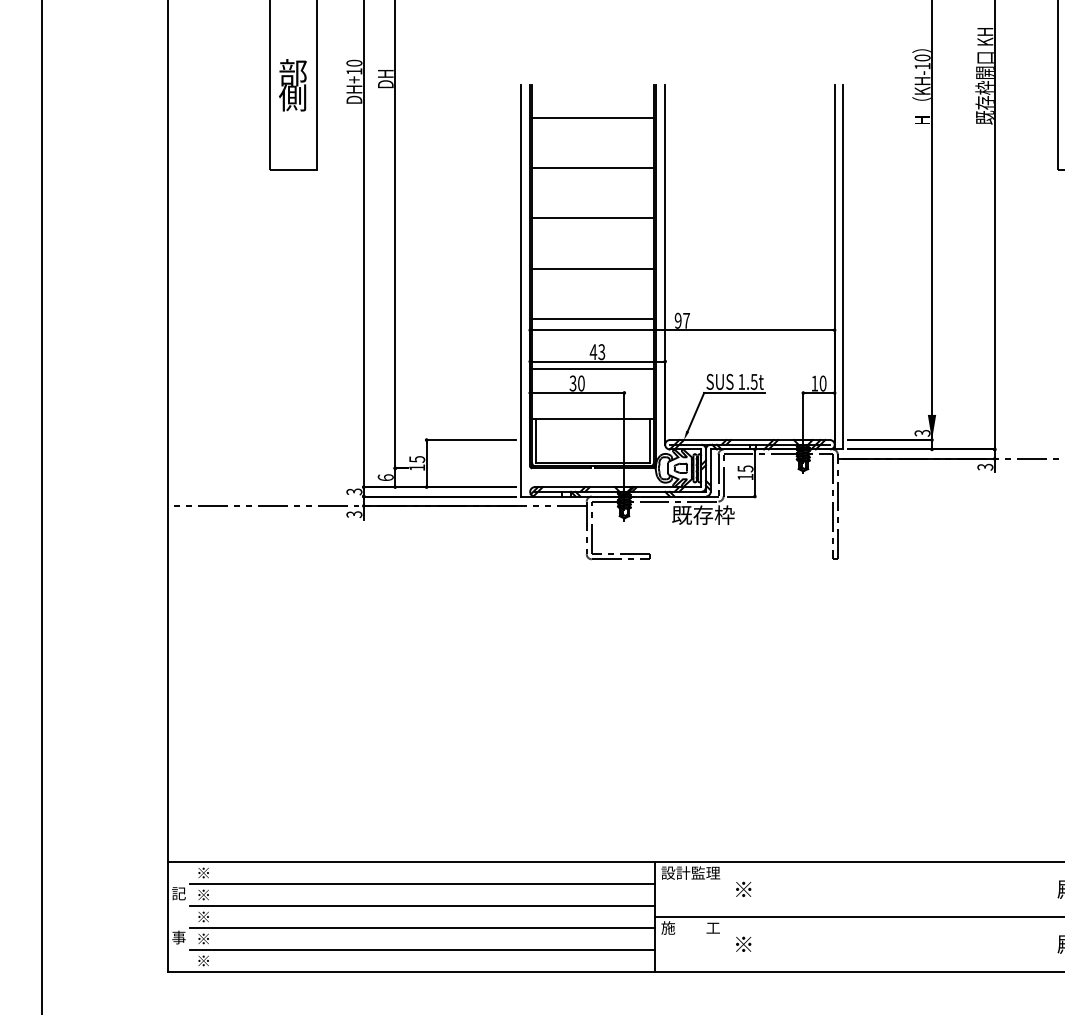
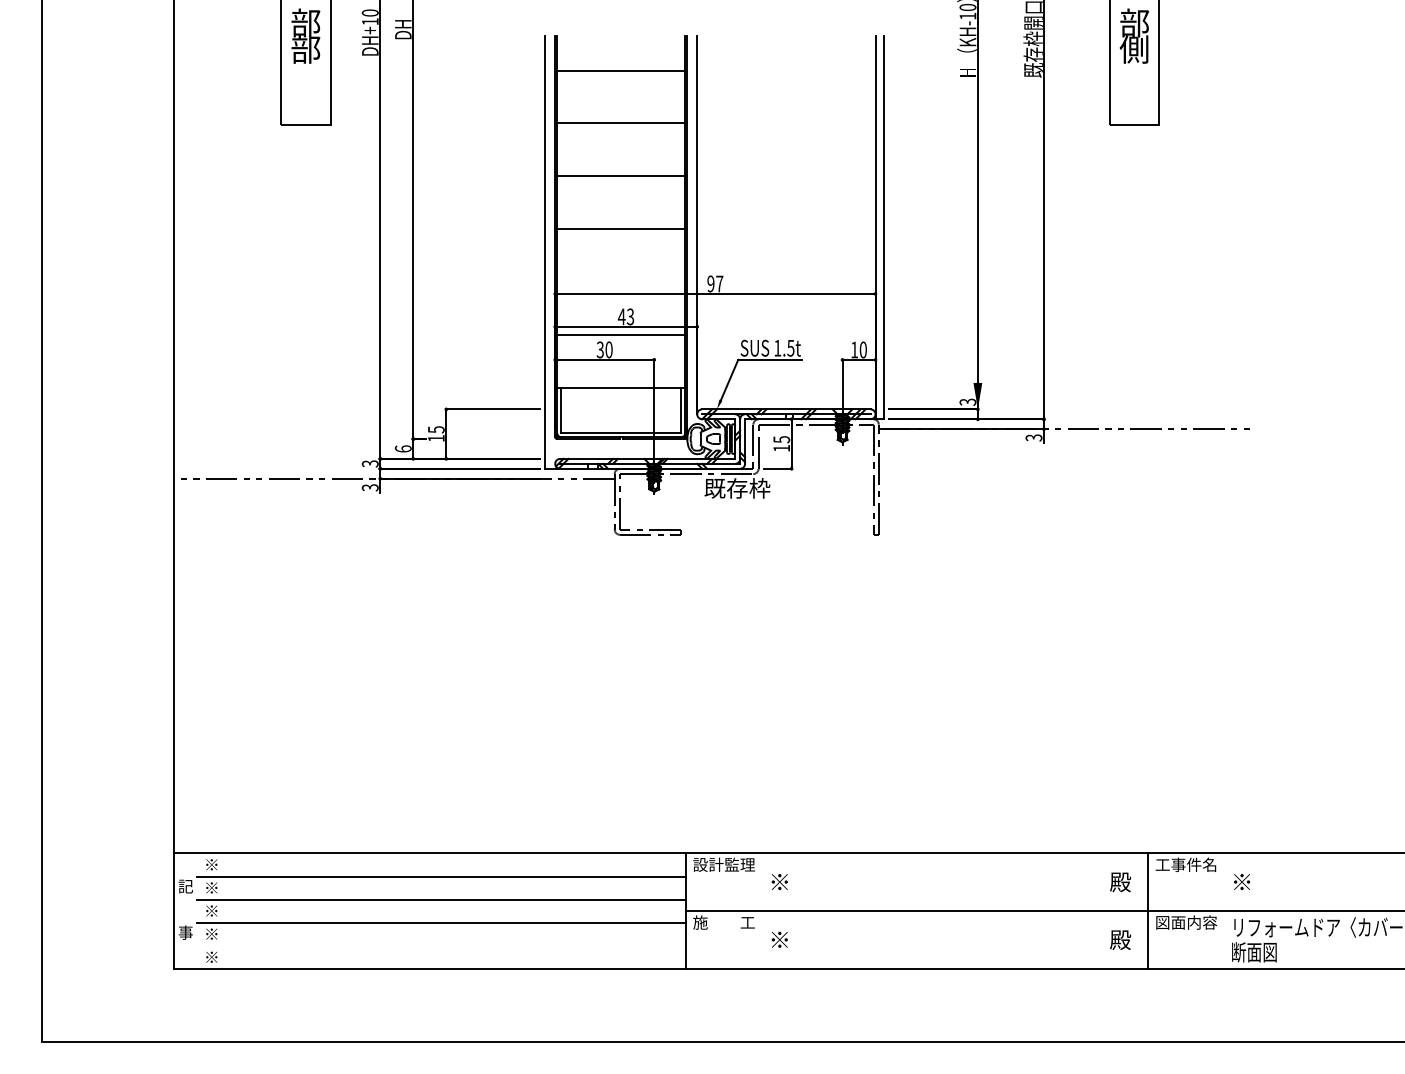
text: (292, 97) -> (305, 49), 側 -> 部
line: (593, 318) -> (621, 281), removed
line: (422, 949) -> (441, 945), removed

